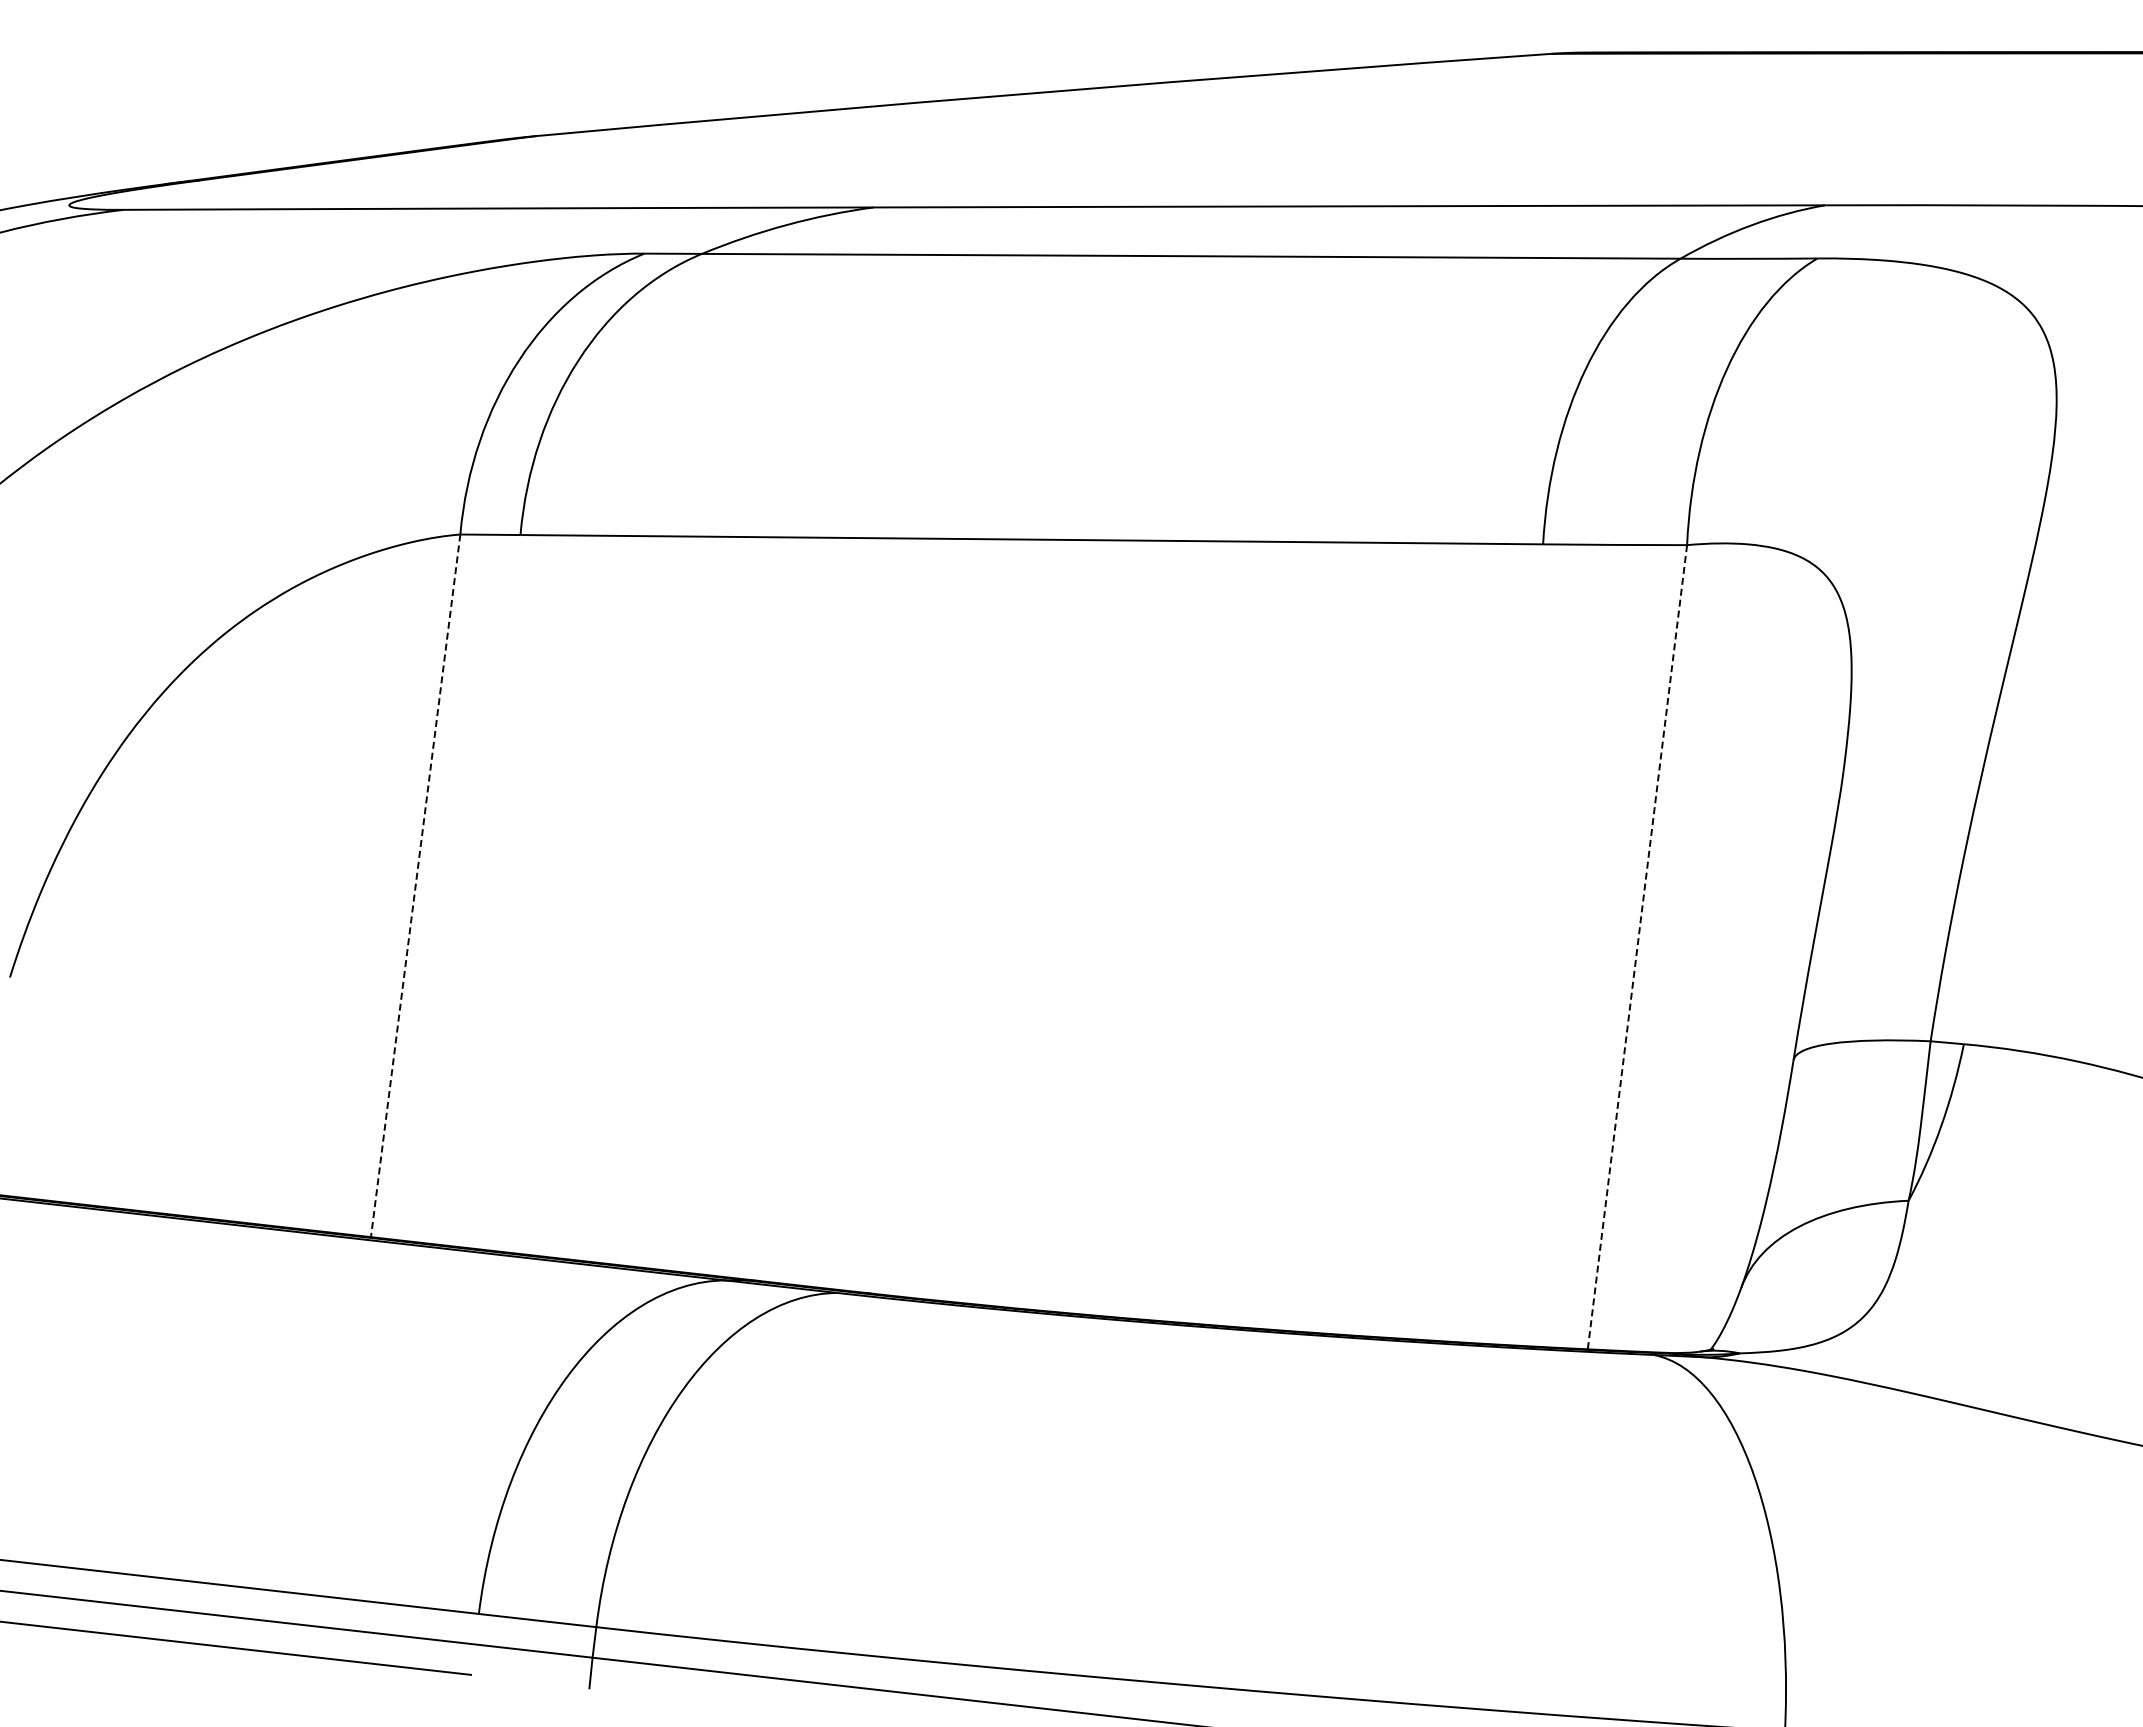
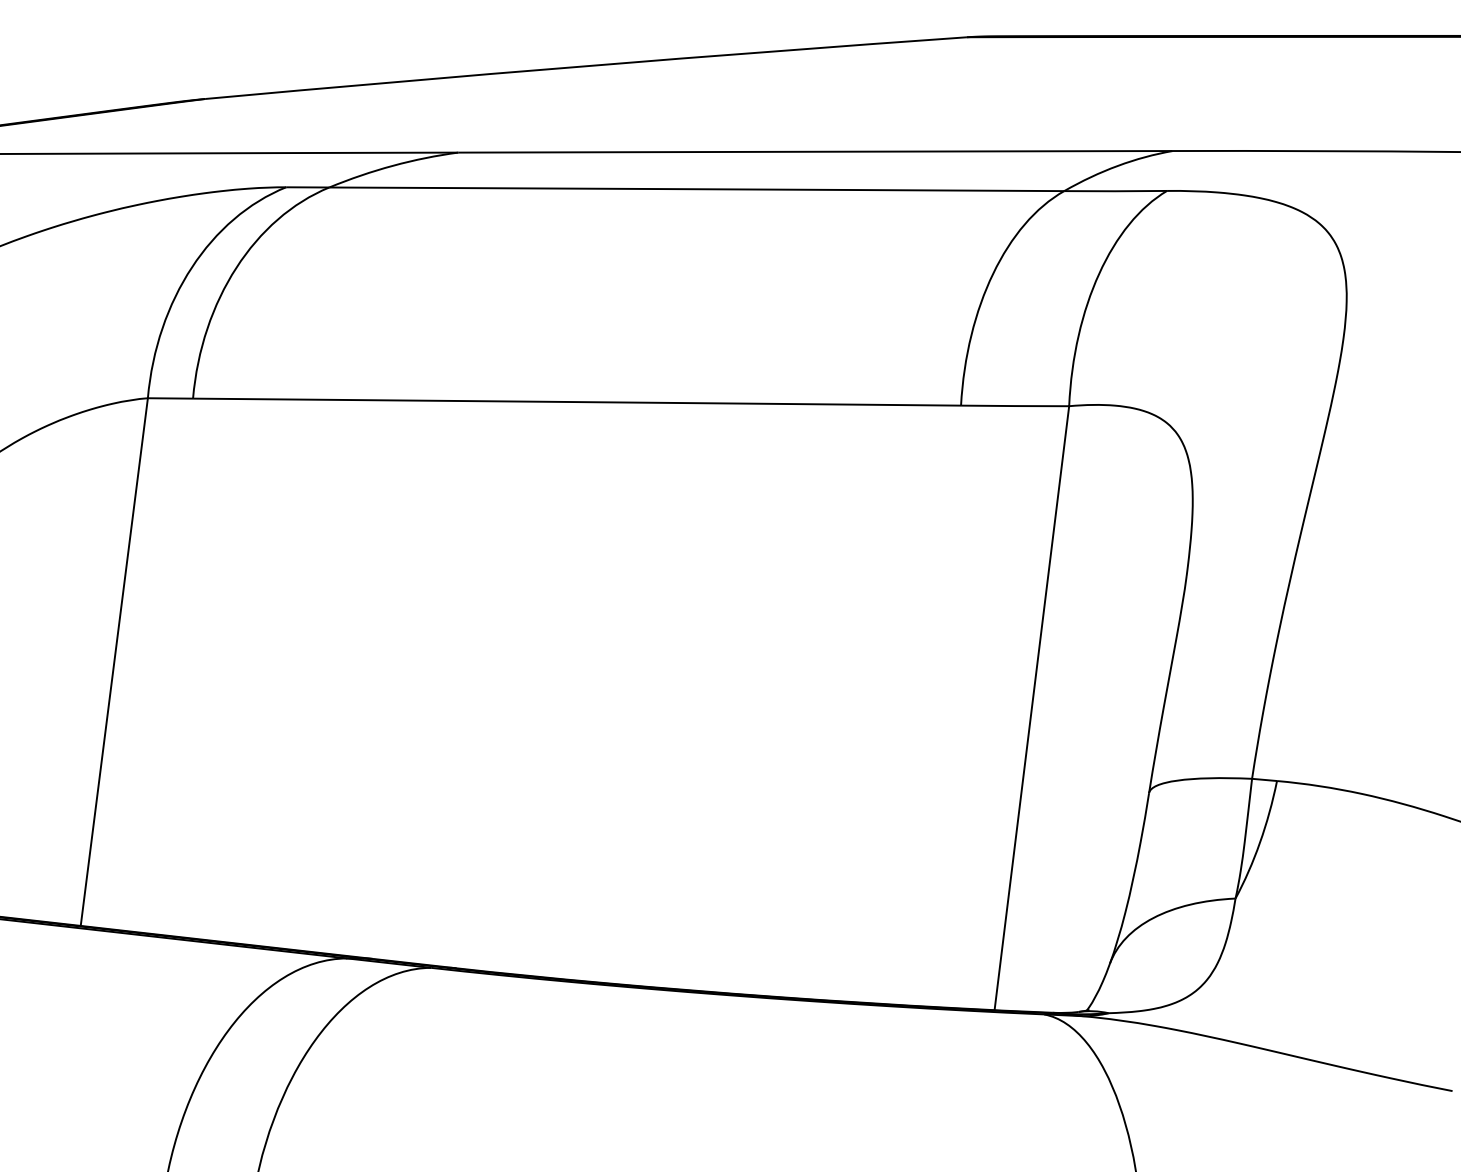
line: (415, 886) -> (114, 662), dashed -> solid
line: (1637, 947) -> (1031, 708), dashed -> solid

